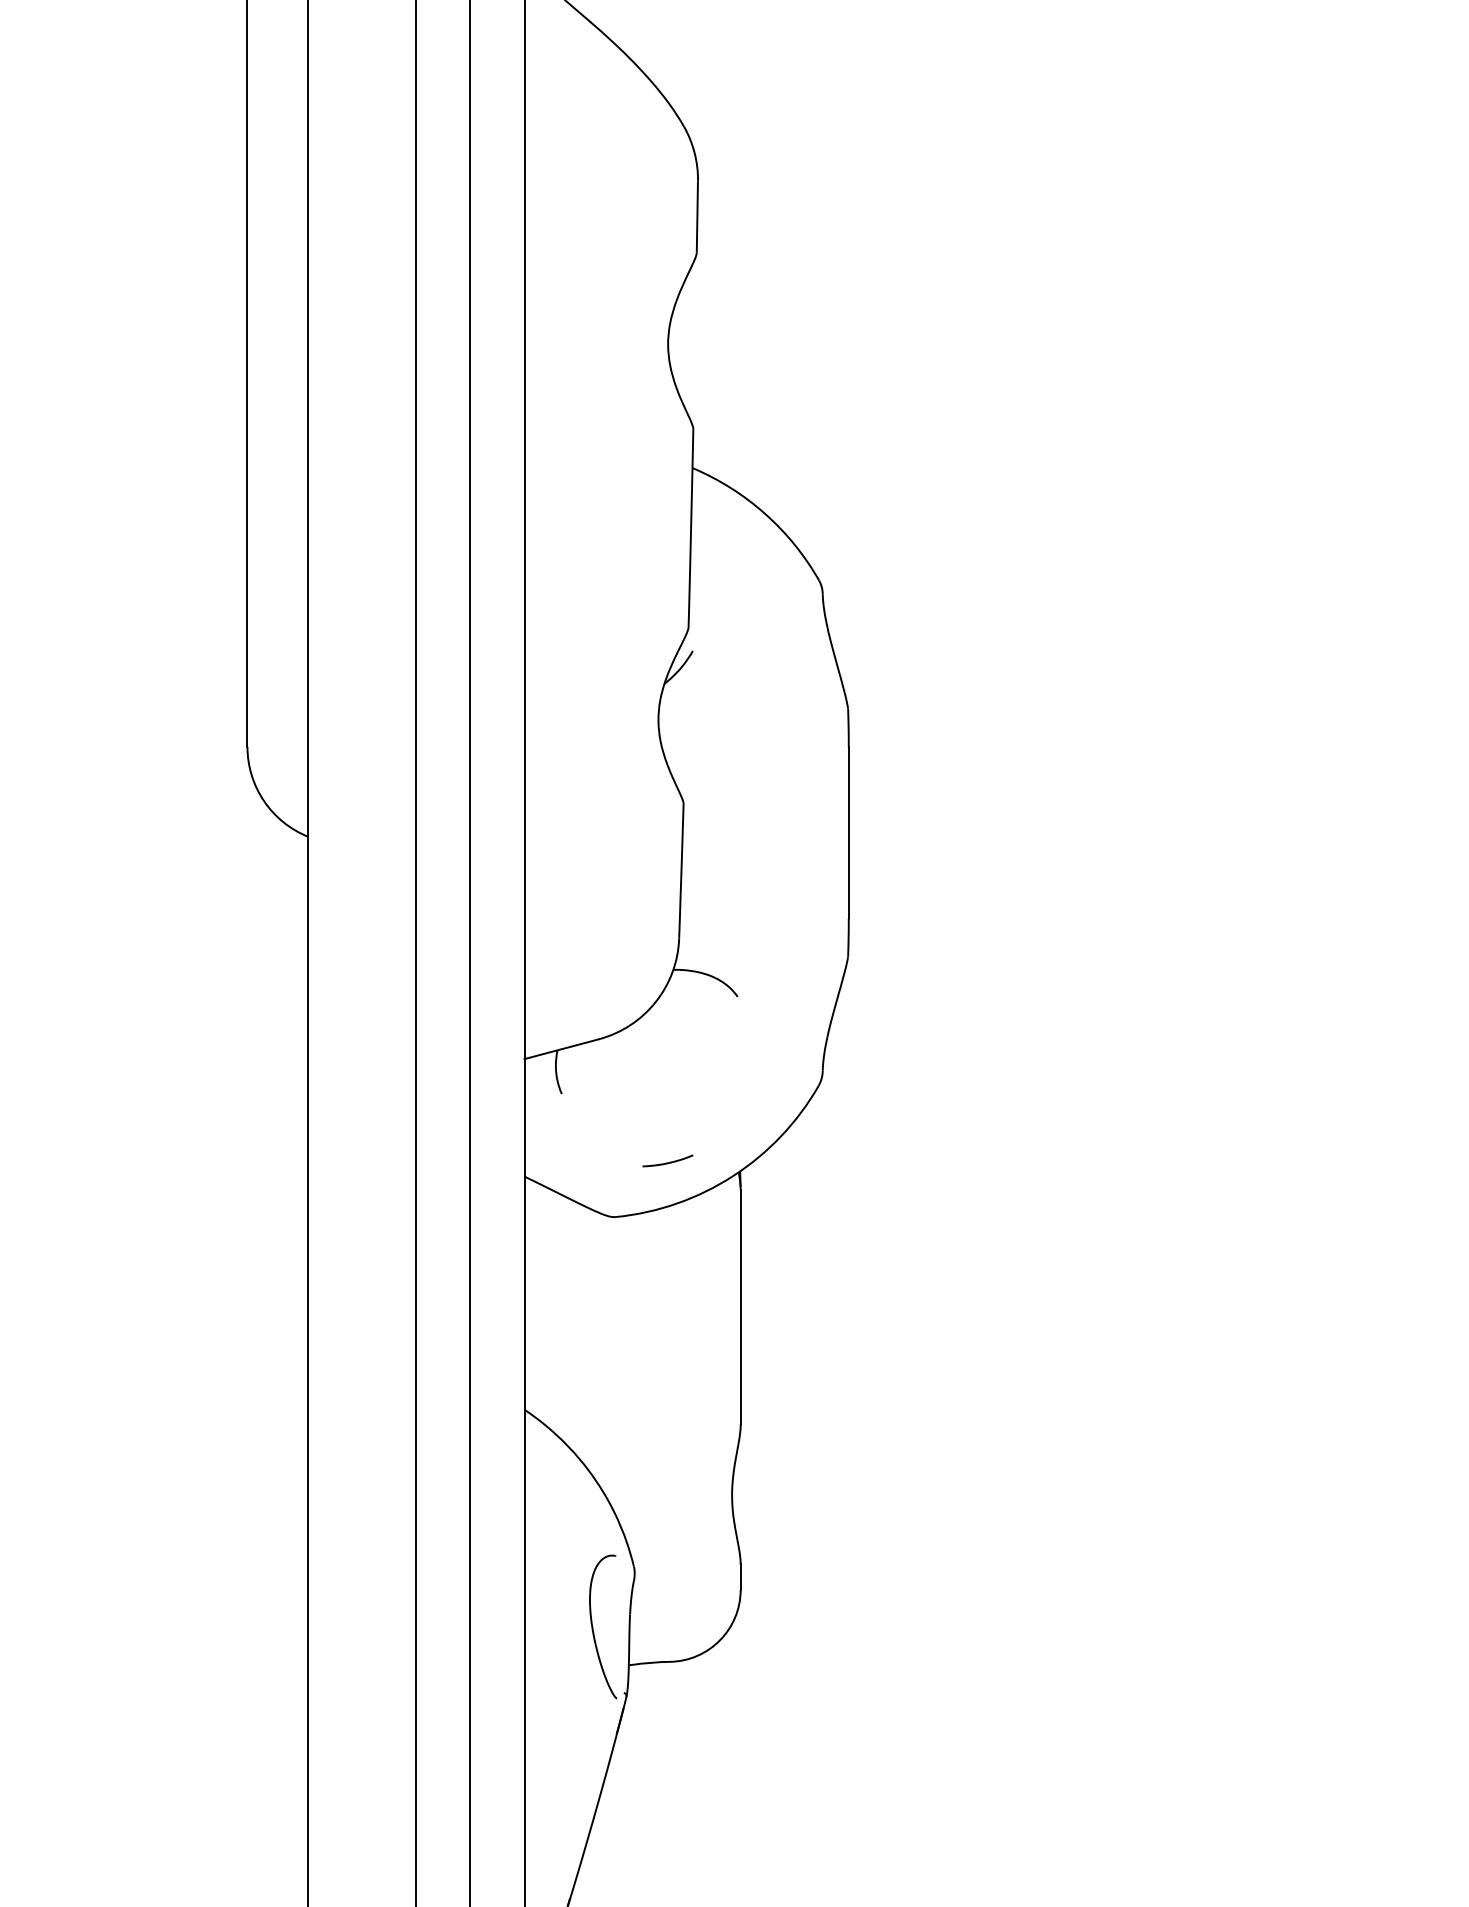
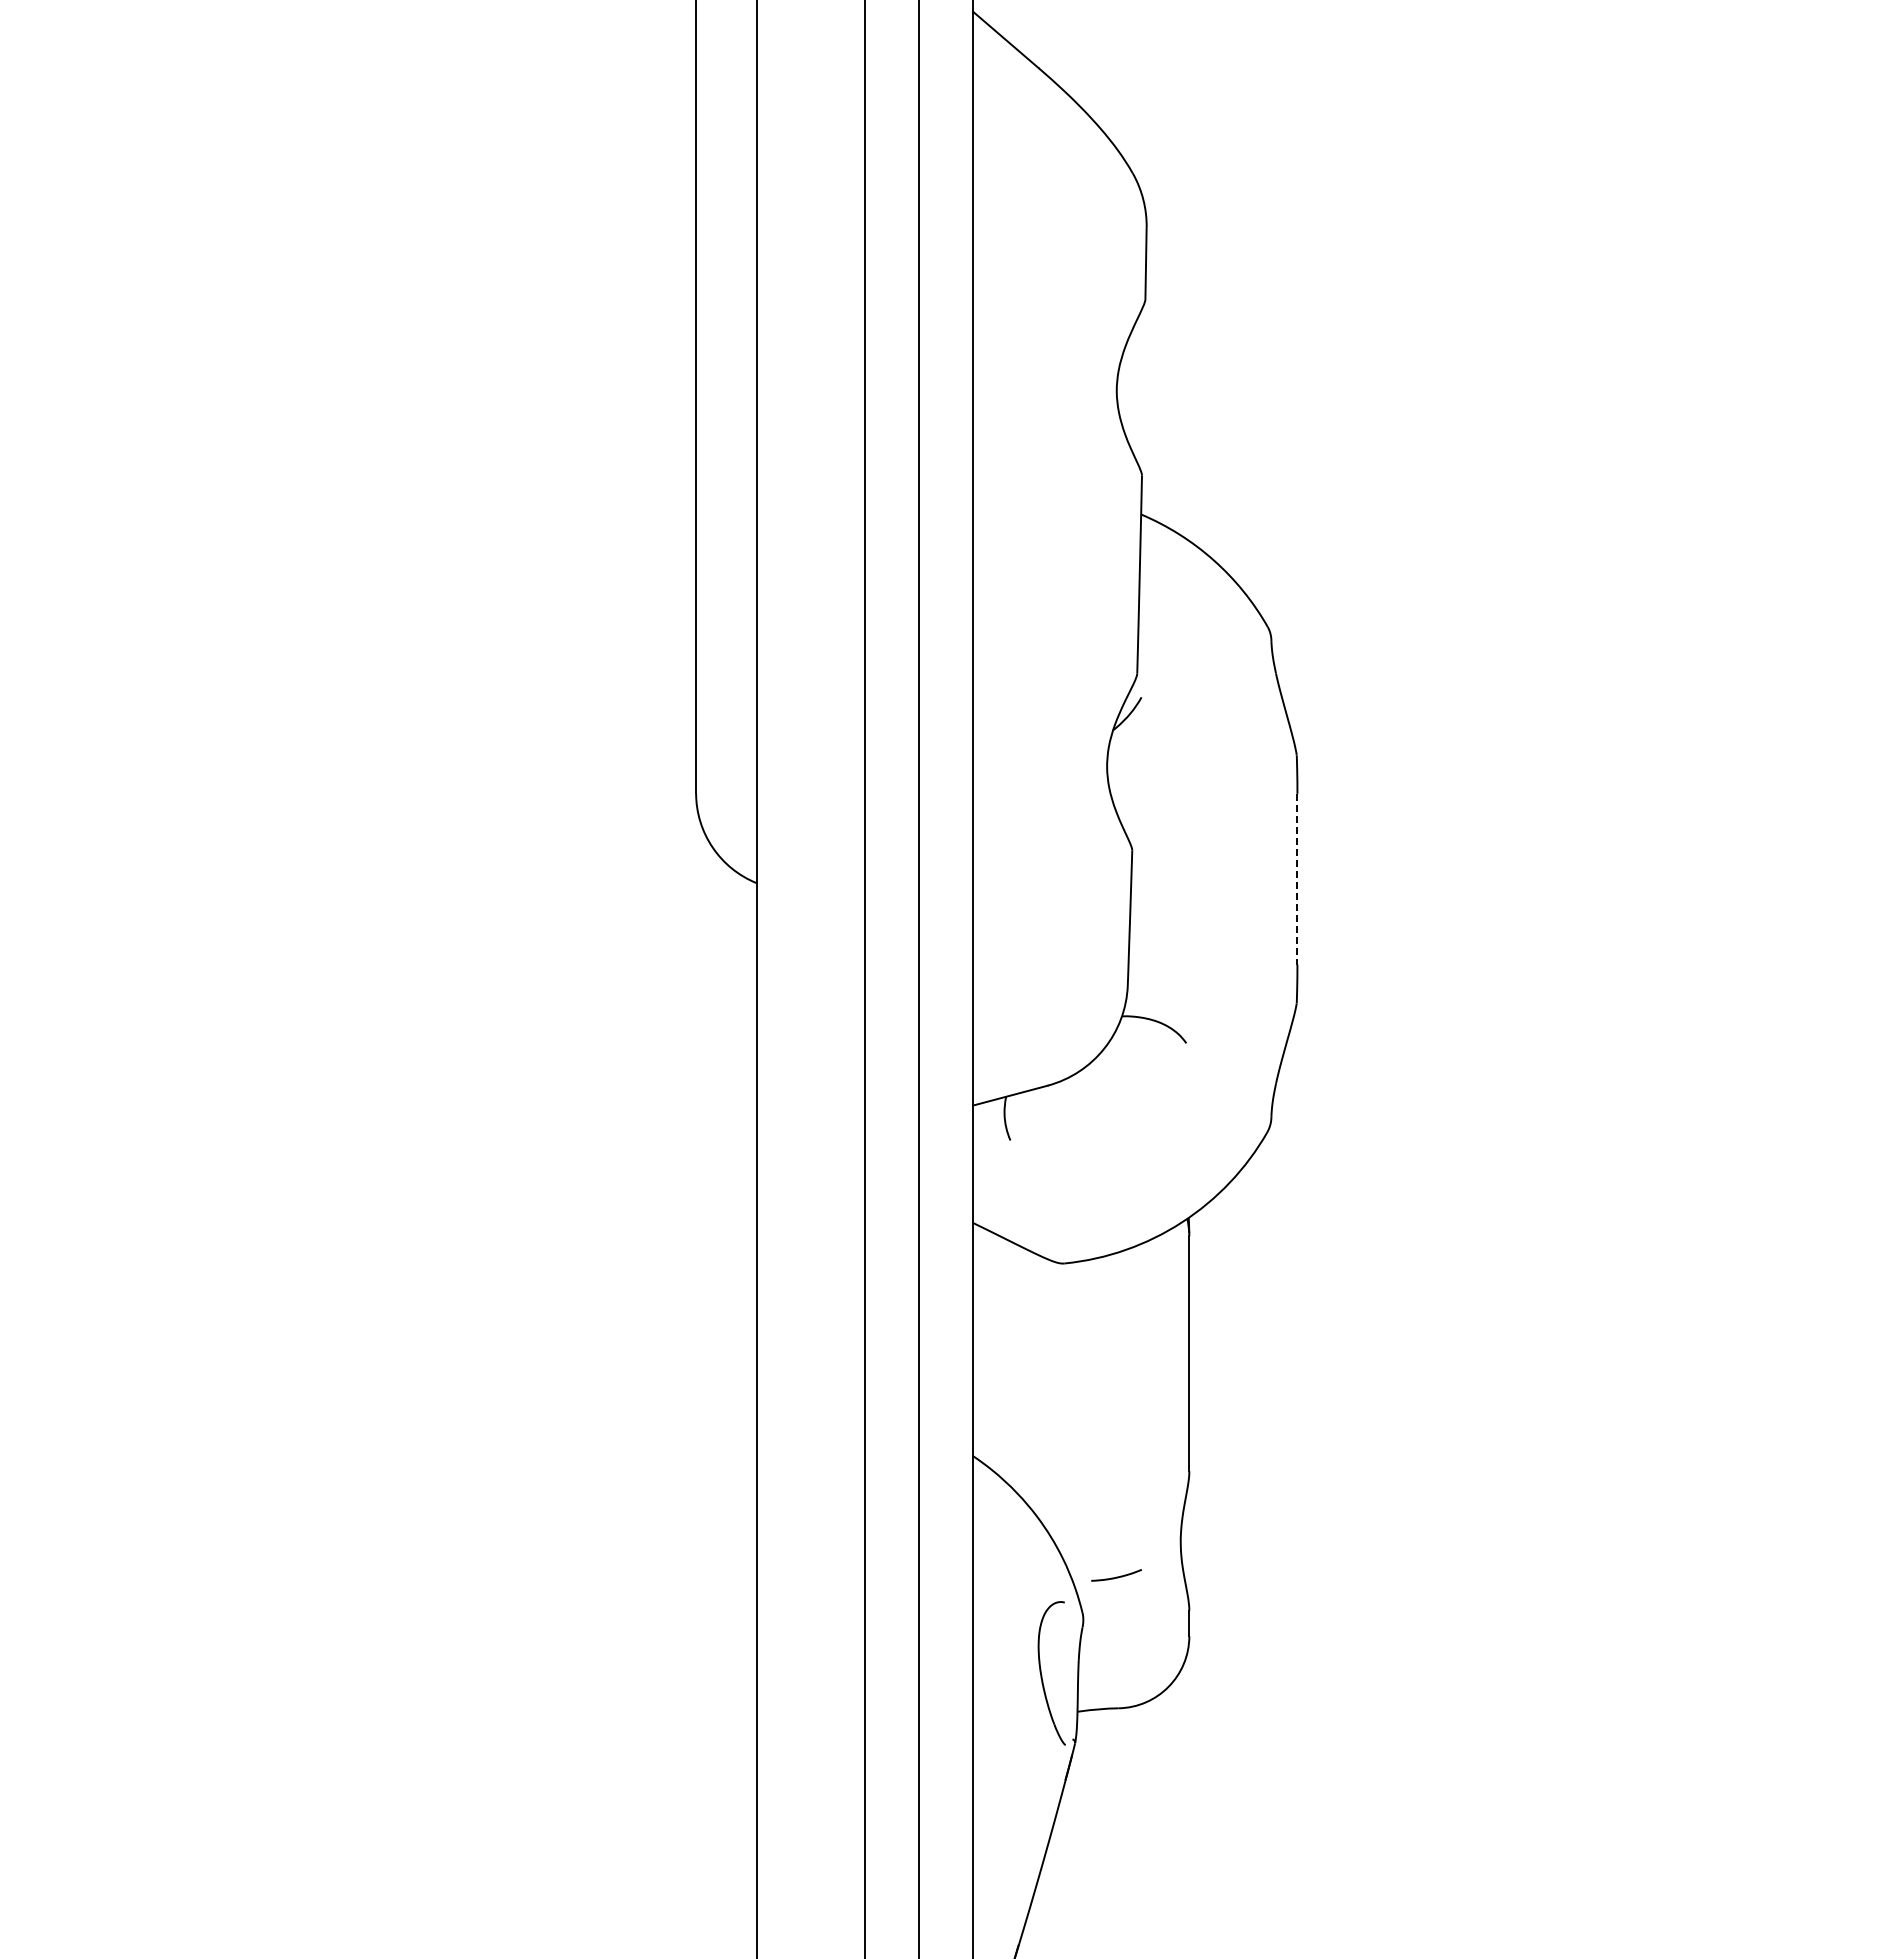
line: (848, 833) -> (1297, 879), solid -> dashed
curve: (667, 1162) -> (1116, 1576), moved

